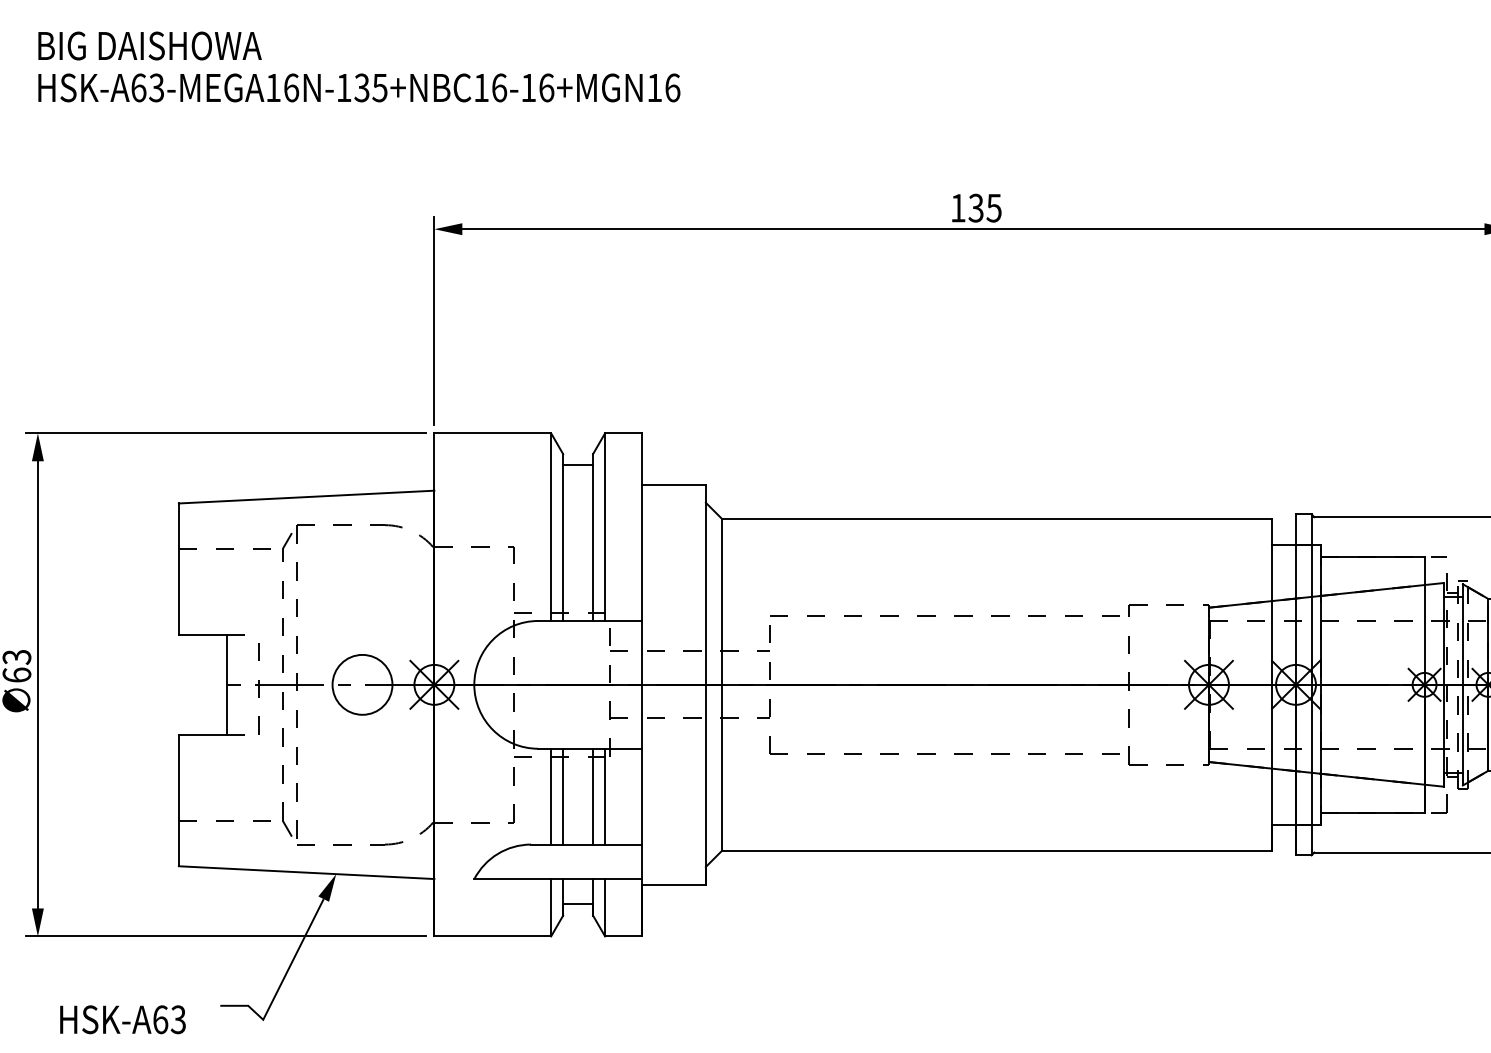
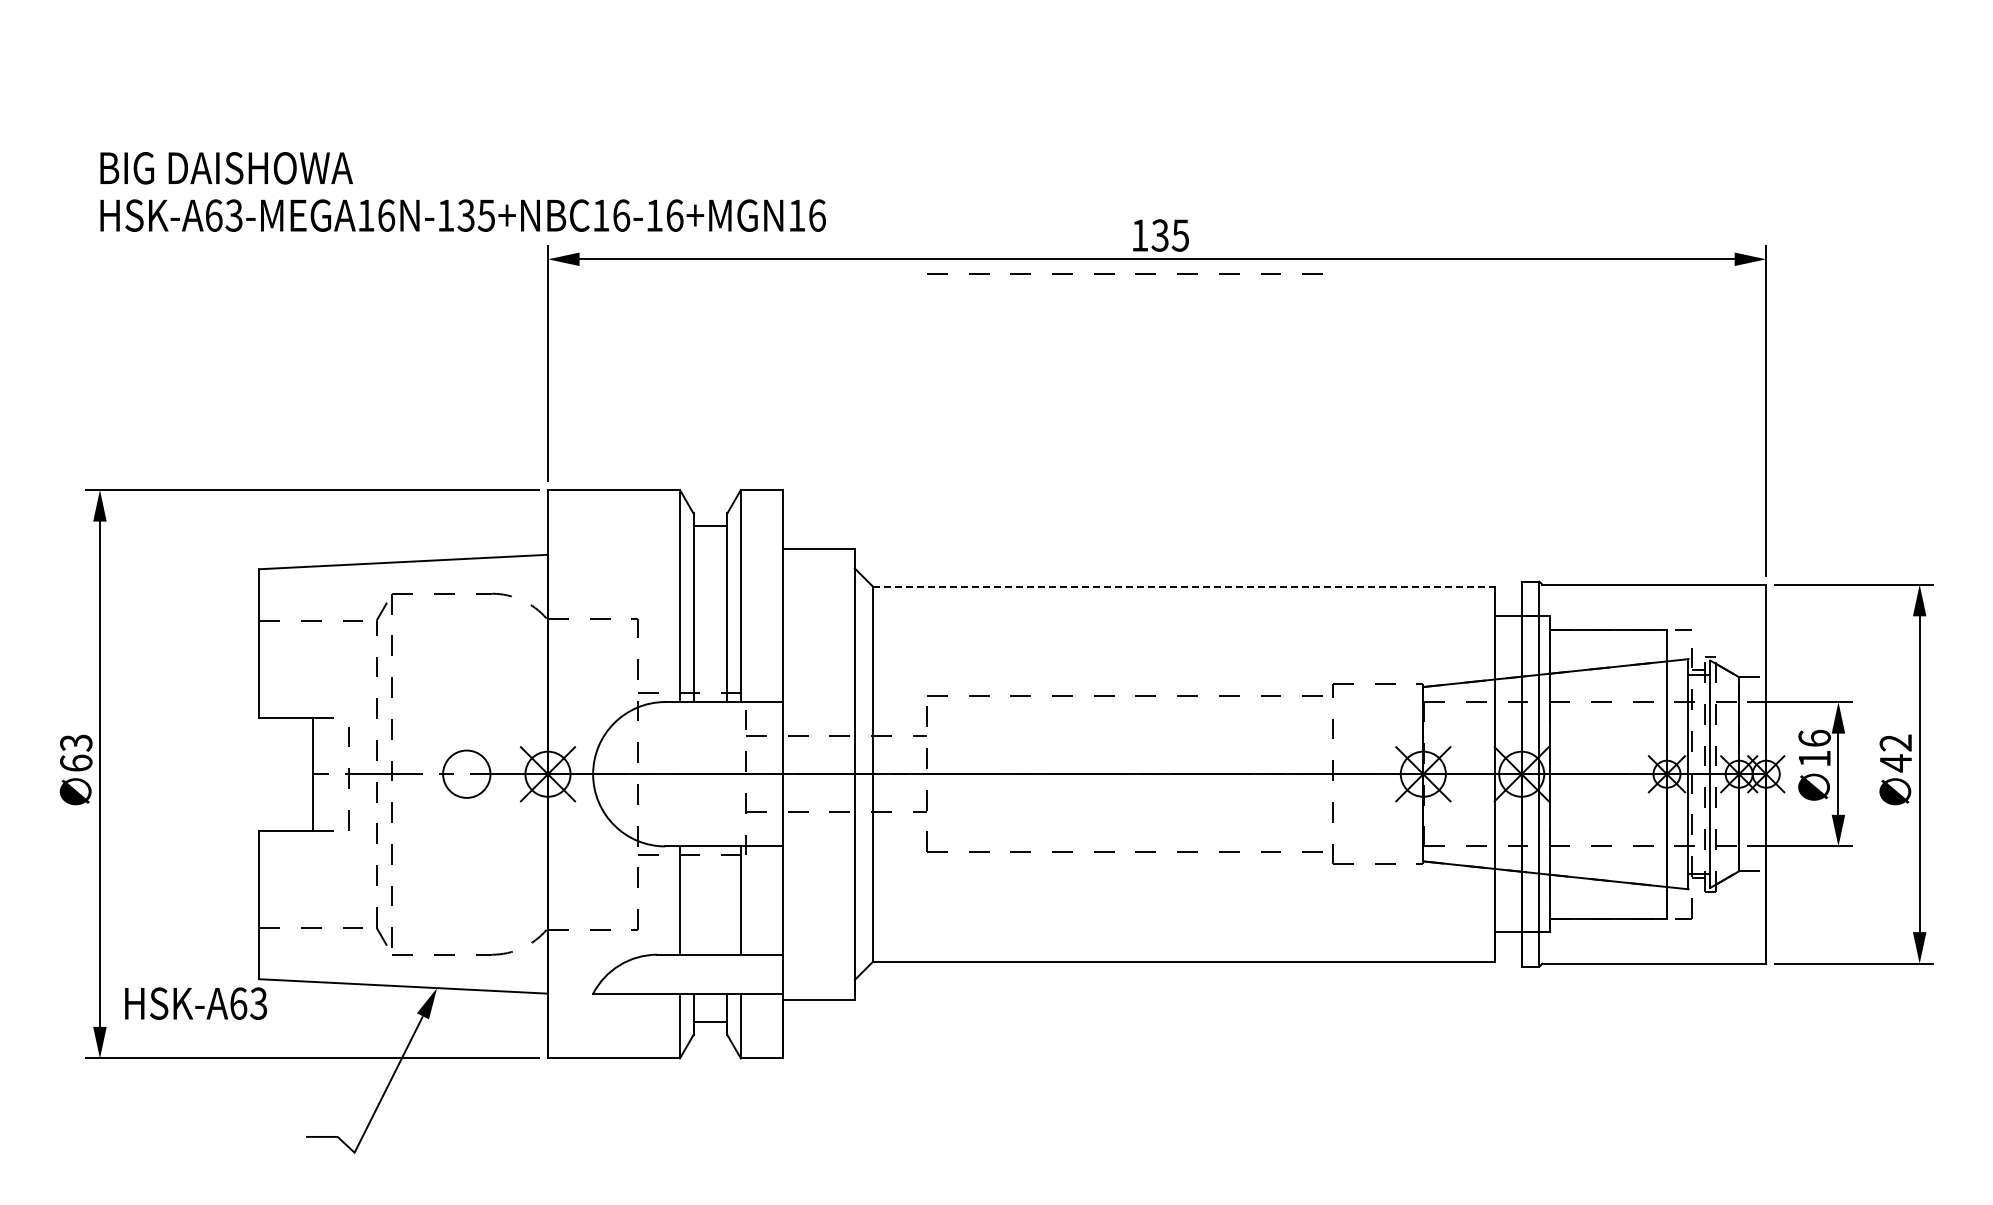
text: (358, 66) -> (462, 191), moved
line: (935, 241) -> (1114, 273), added
line: (996, 518) -> (1183, 586), solid -> dashed
circle: (362, 685) -> (466, 774), size x0.7
line: (563, 796) -> (693, 900), removed
line: (593, 796) -> (727, 900), removed
text: (123, 1019) -> (196, 1003), moved

